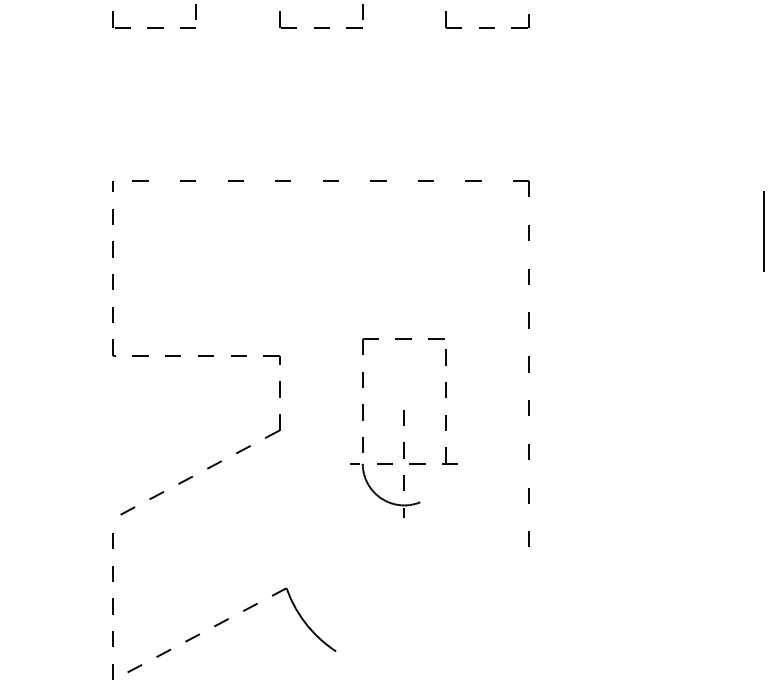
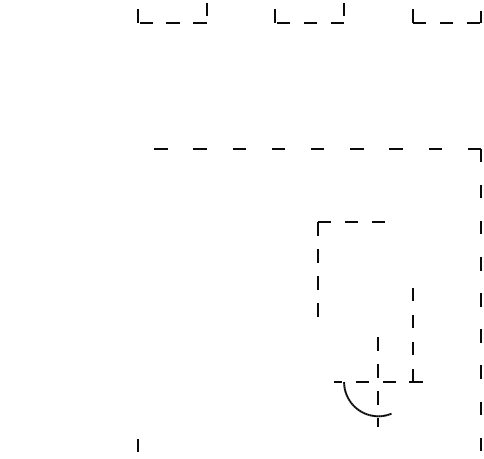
part: (198, 355) -> (208, 292), removed
part: (363, 387) -> (318, 262), moved

